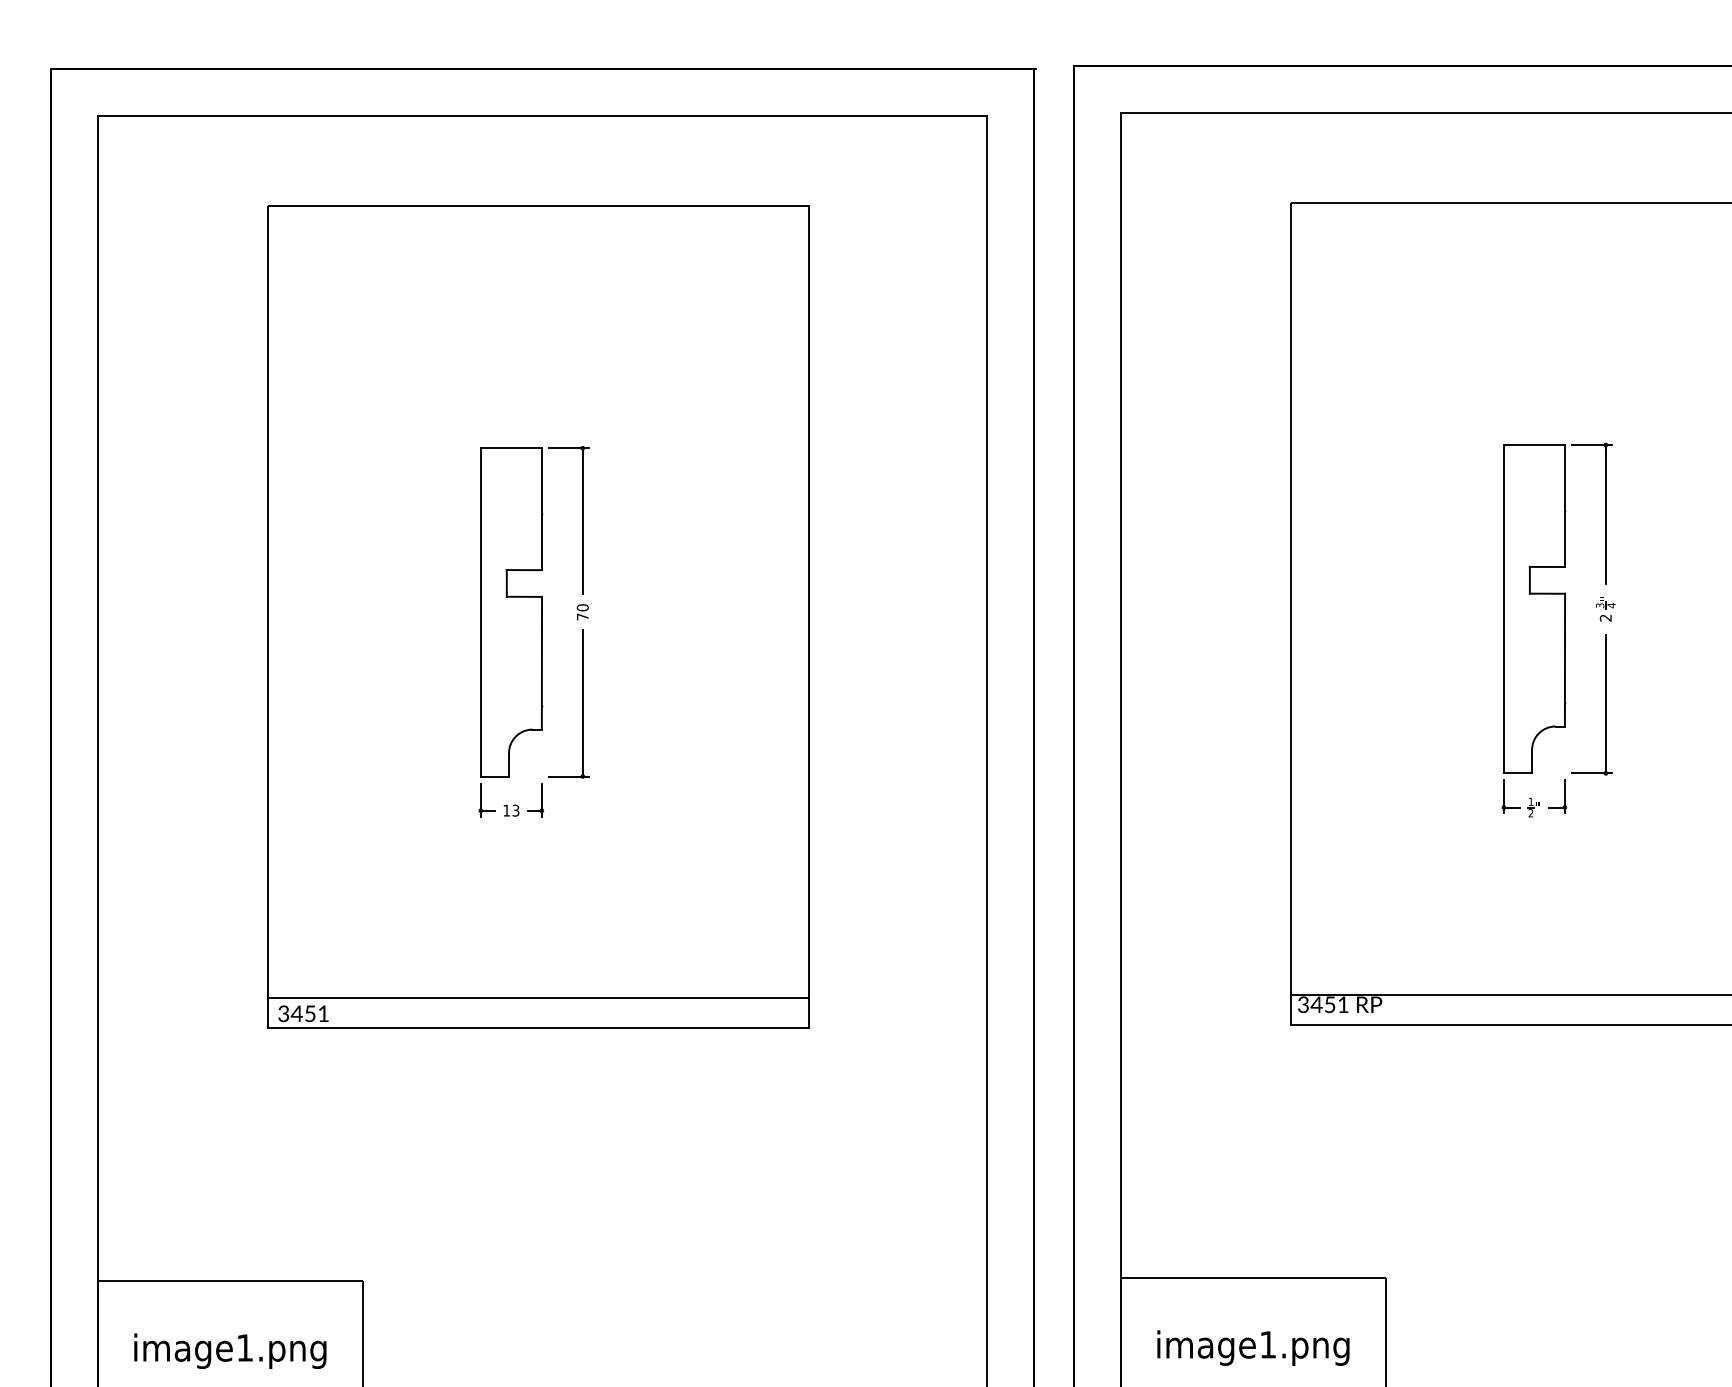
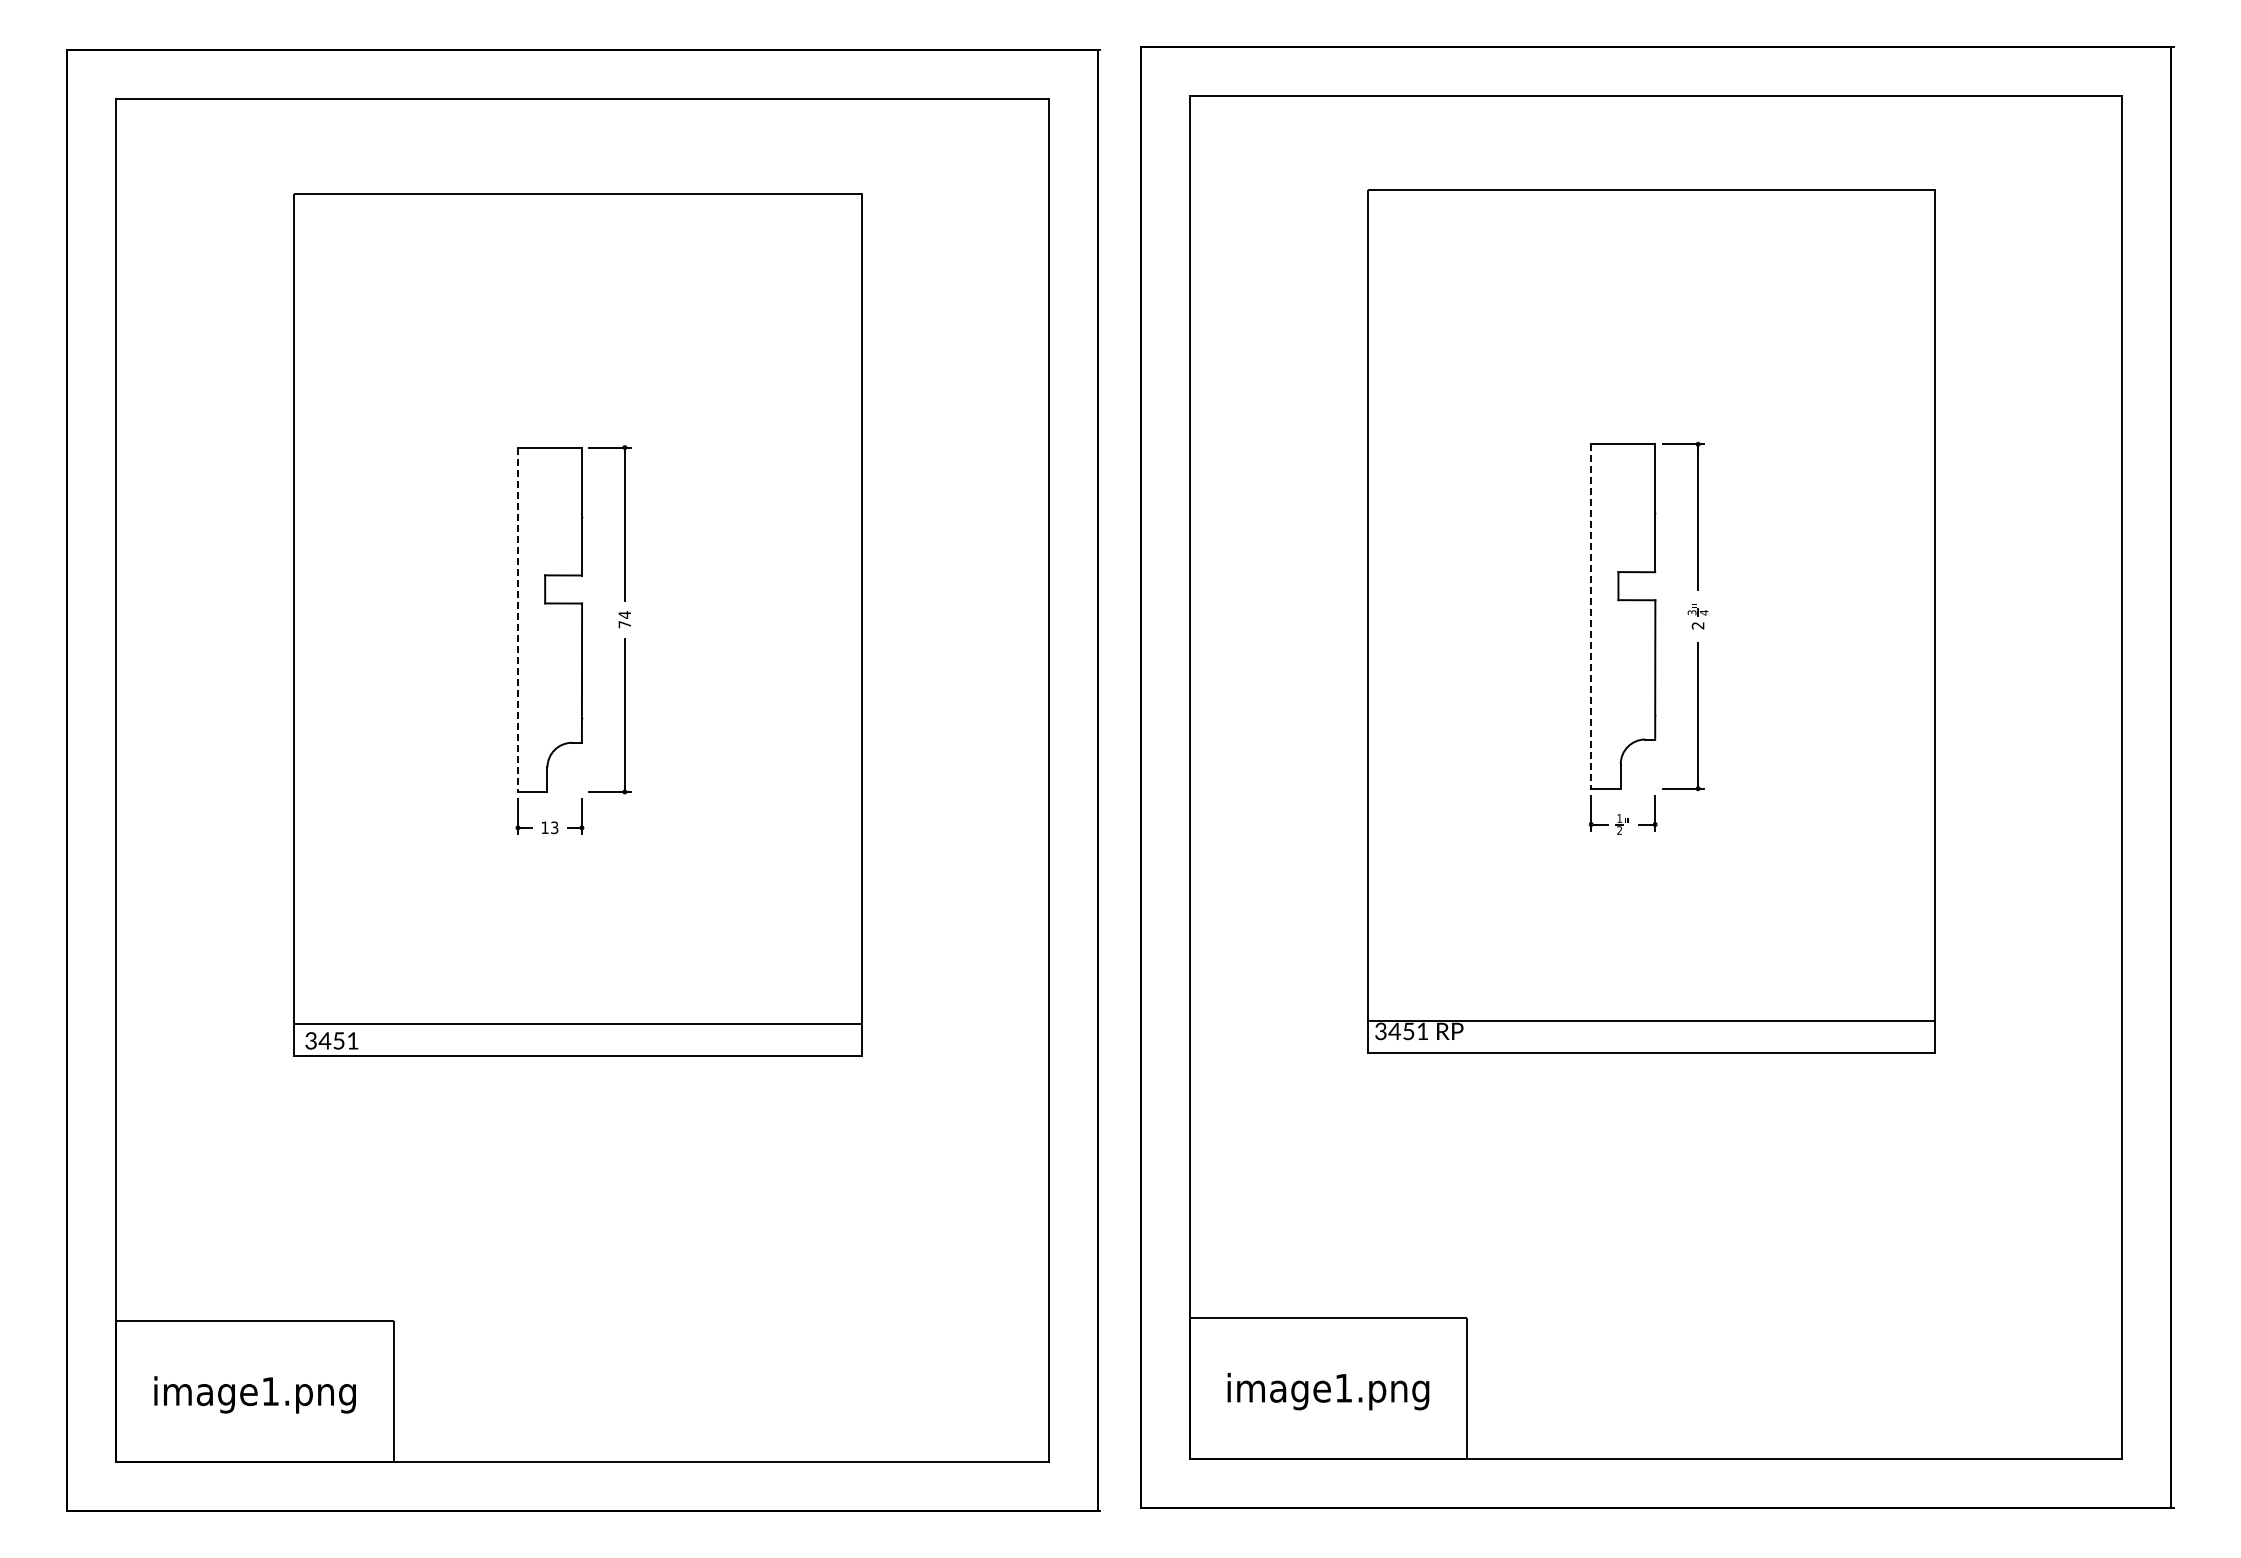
text: (582, 607) -> (624, 614), 70 -> 74
line: (1504, 610) -> (1591, 617), solid -> dashed
line: (480, 613) -> (517, 620), solid -> dashed

